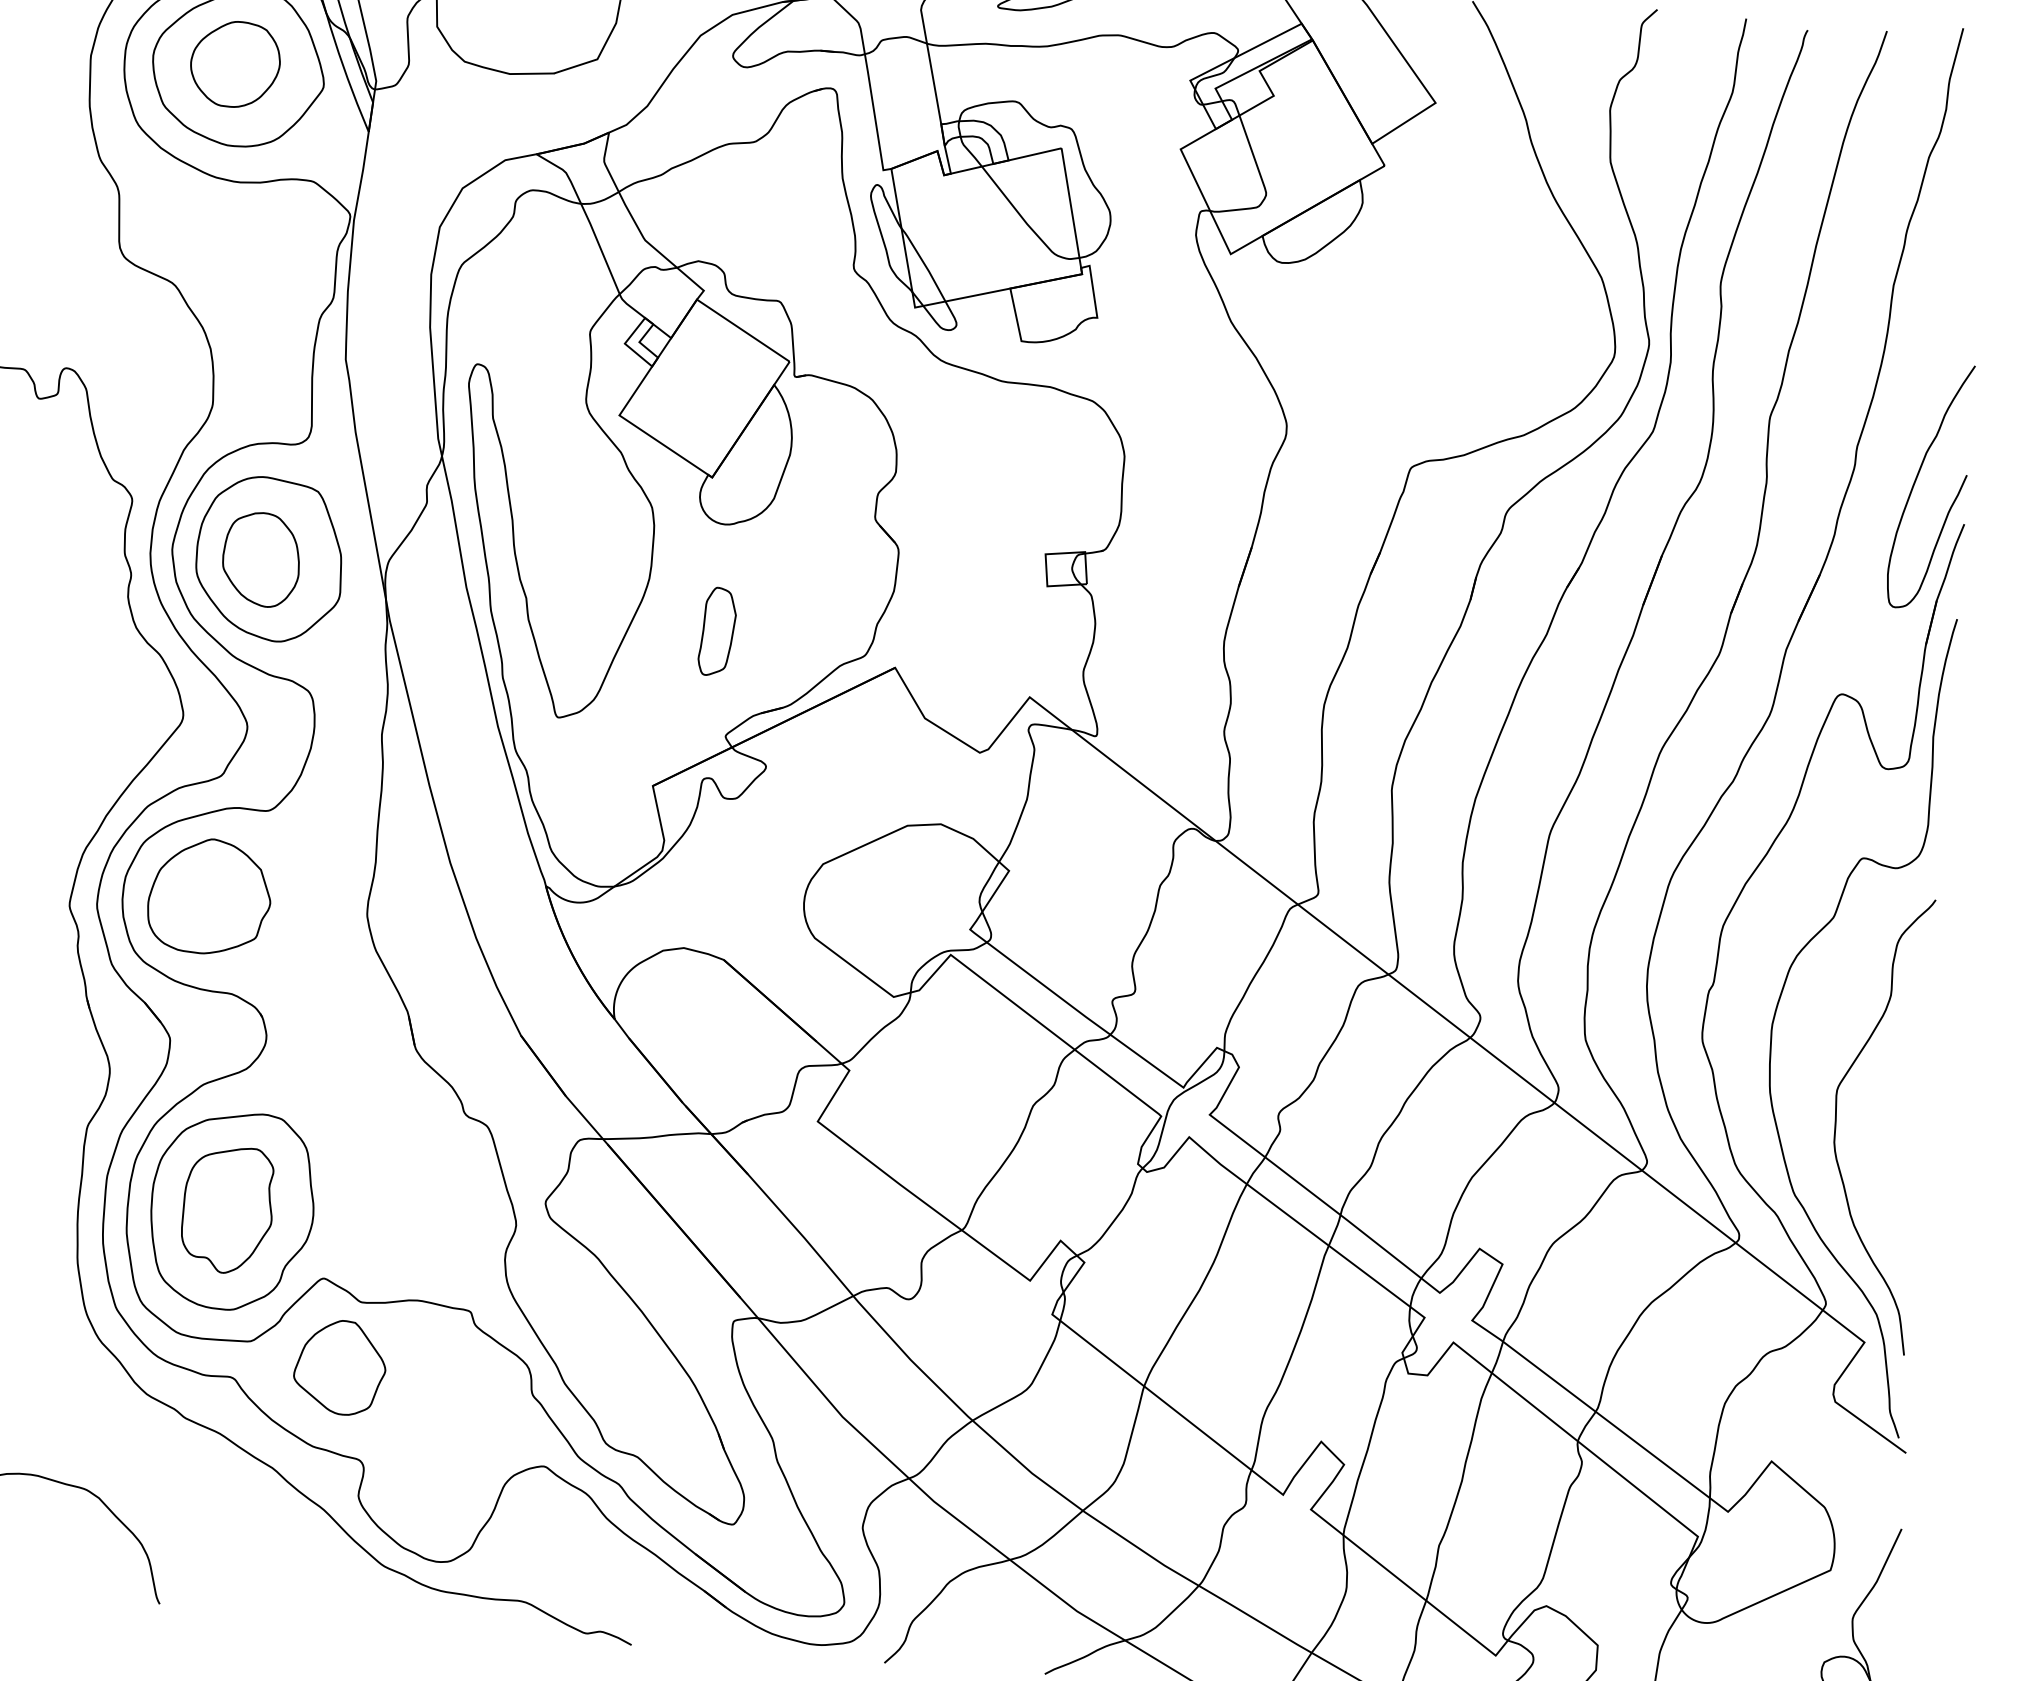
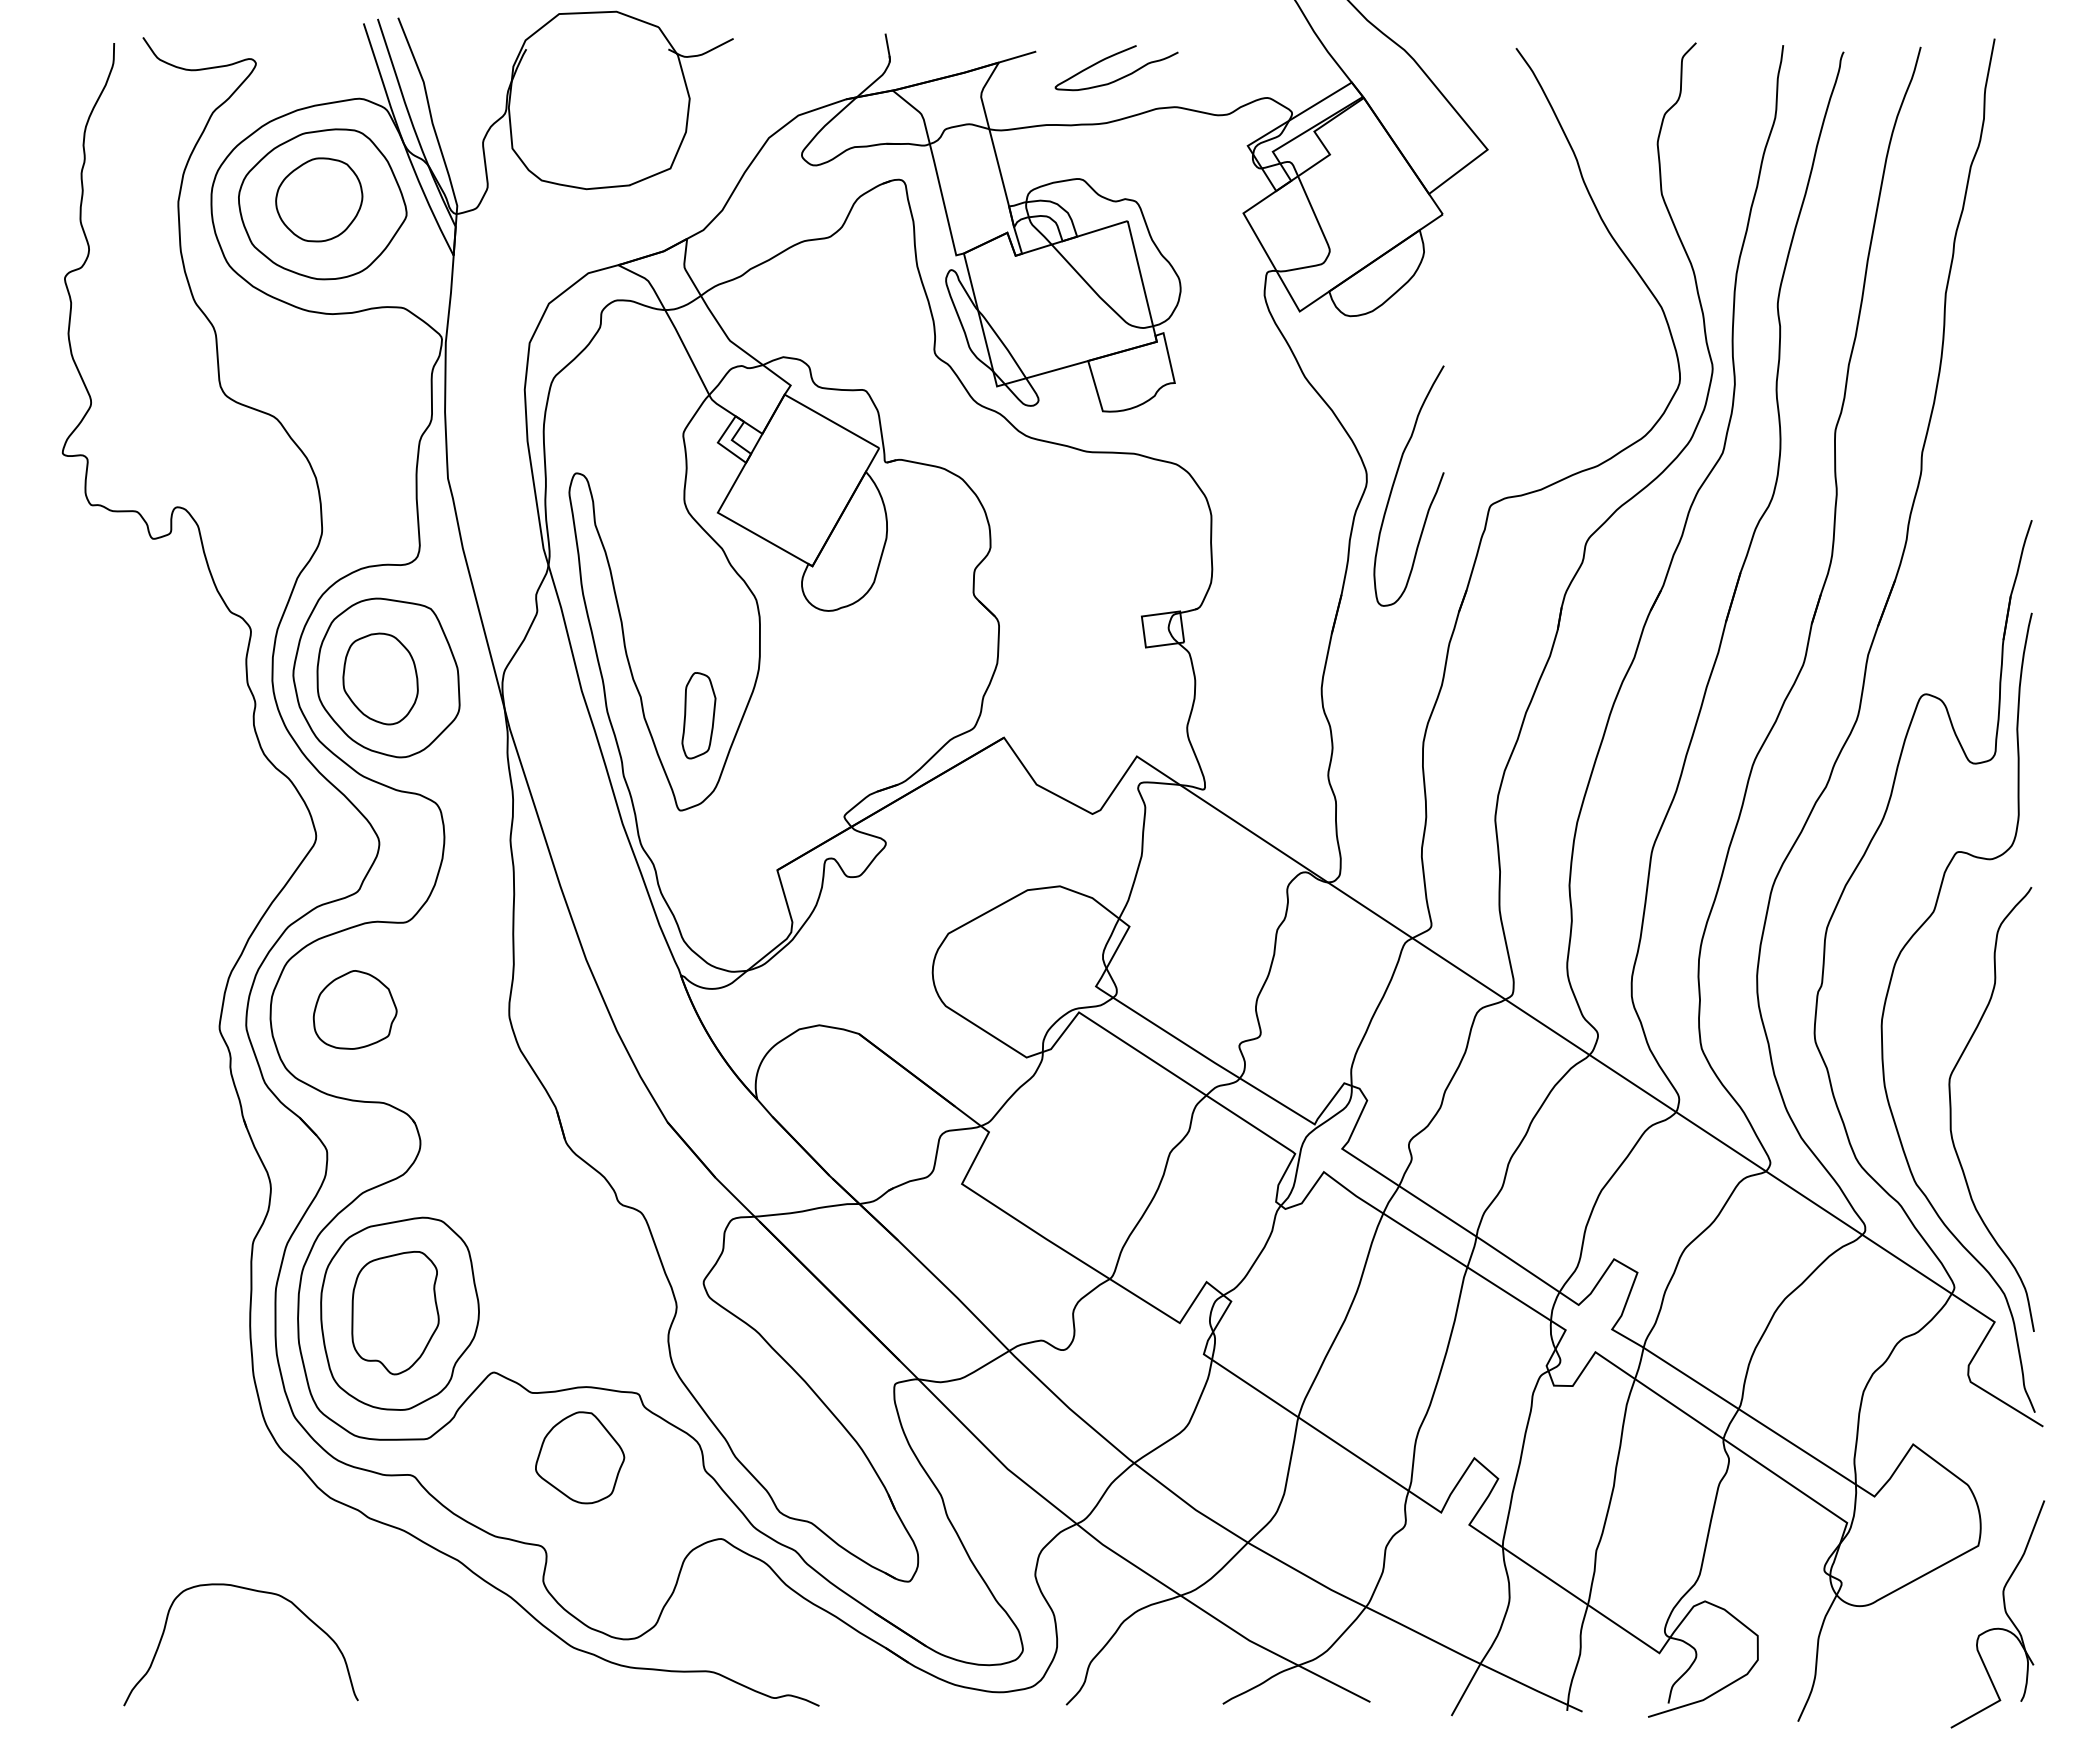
curve: (1916, 480) -> (1395, 481), moved
part: (717, 631) -> (698, 715), moved
part: (210, 896) -> (355, 1009), size x0.7
part: (340, 1367) -> (580, 1457), moved

